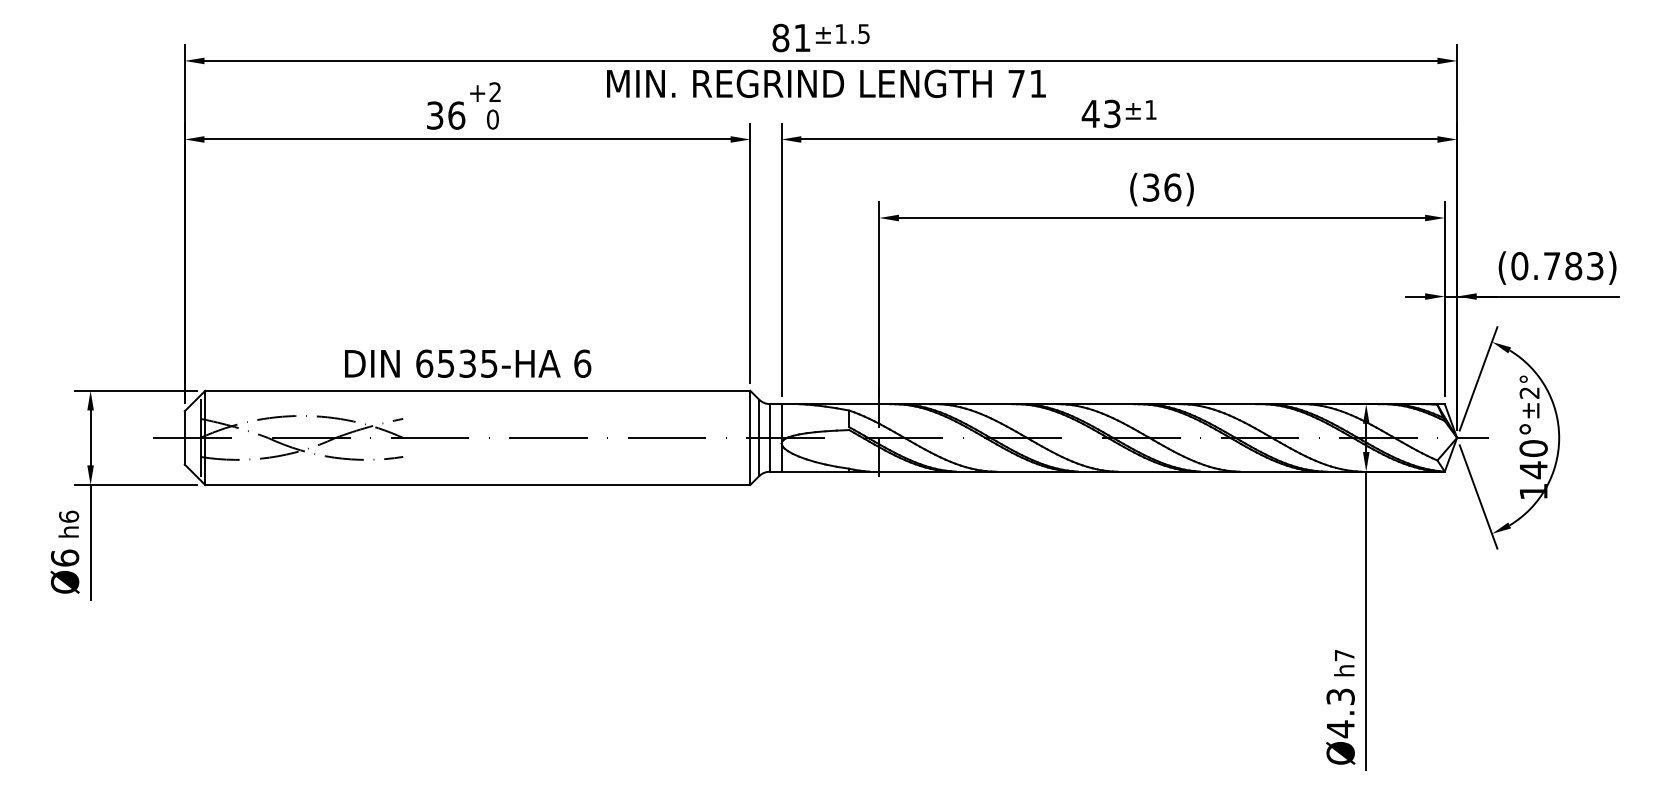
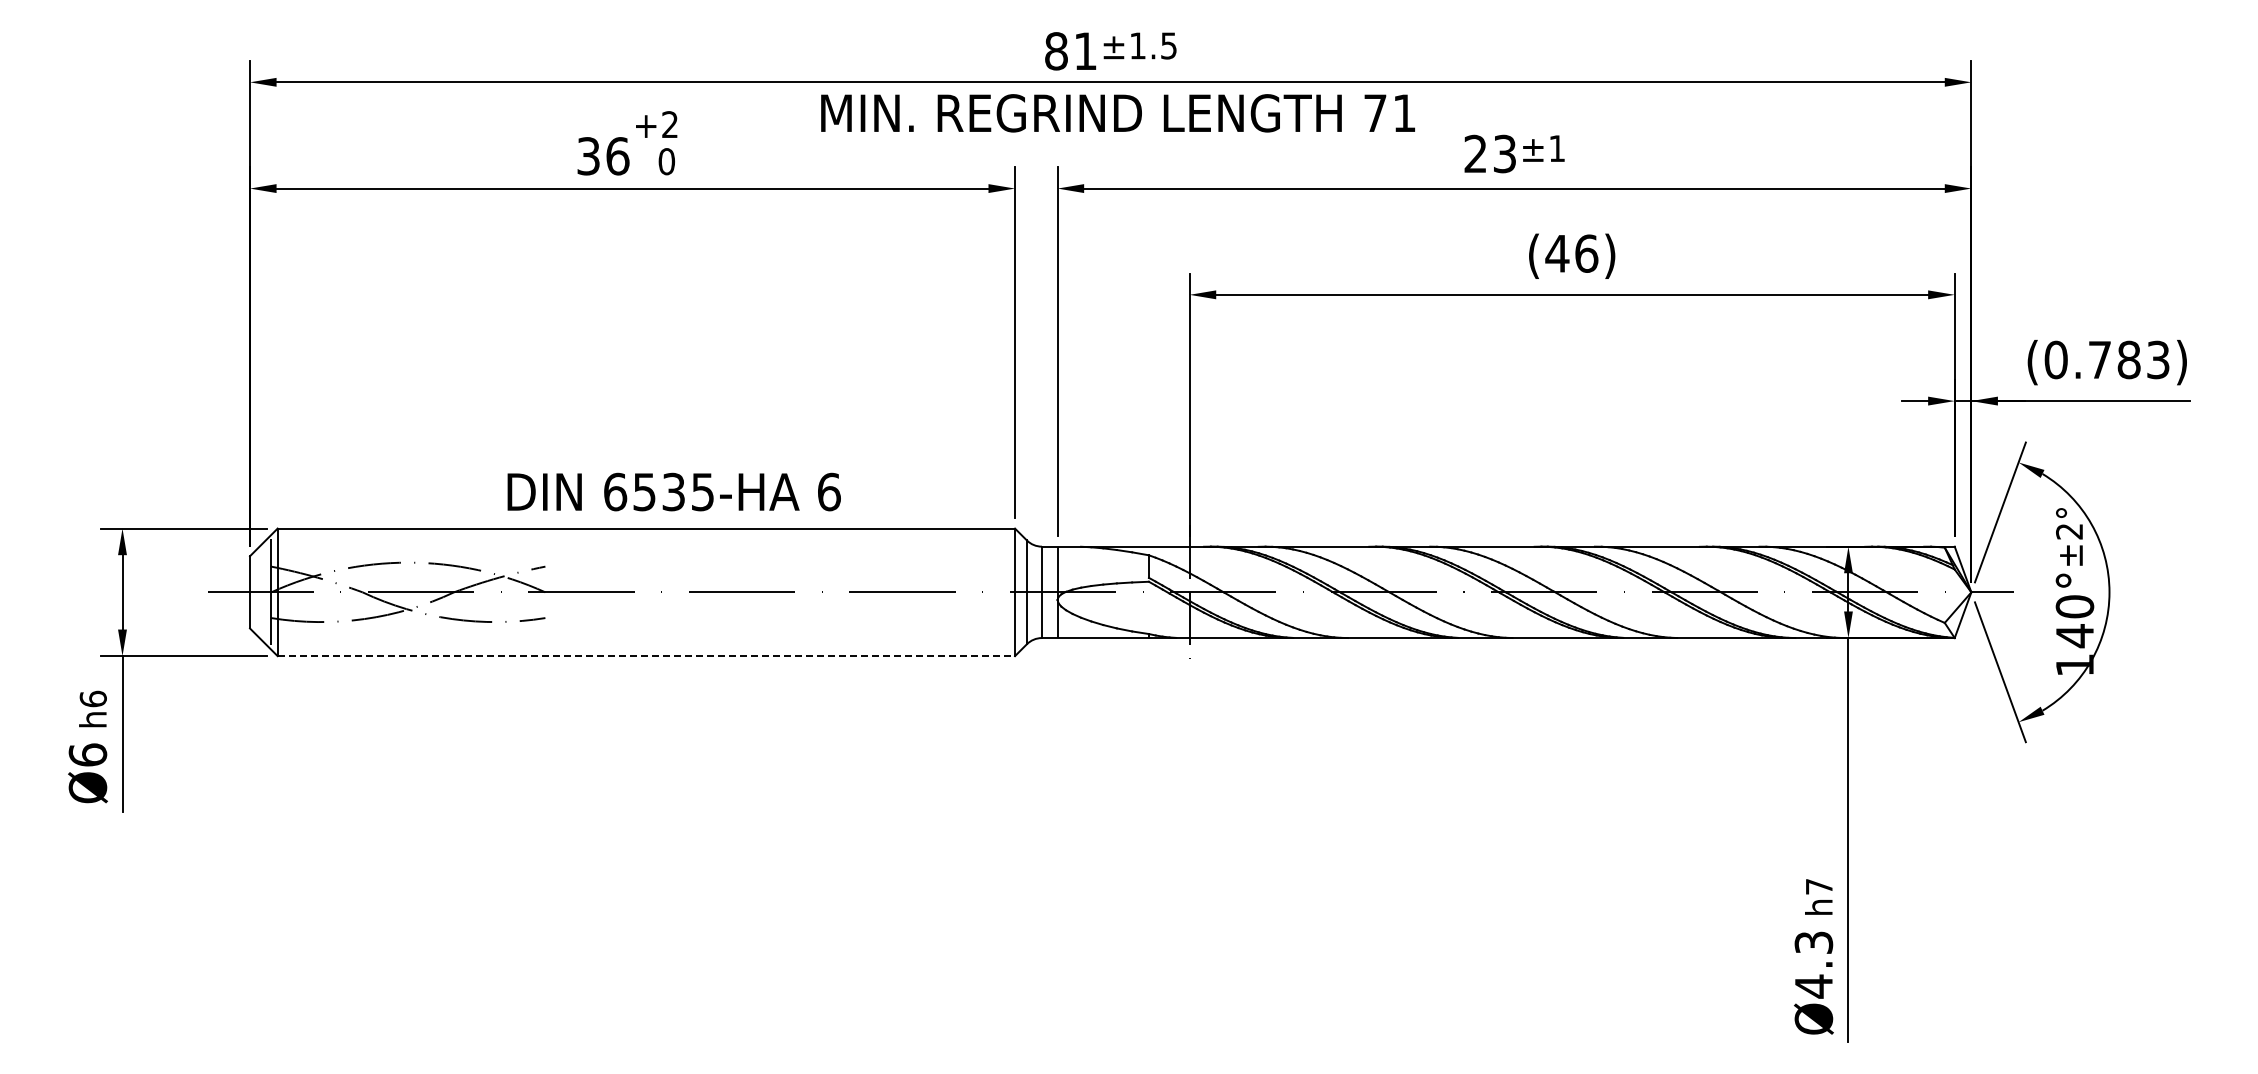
text: (1090, 113) -> (1475, 153), 43 -> 23
text: (1151, 187) -> (1557, 253), (36) -> (46)
text: (467, 363) -> (673, 491), moved
line: (477, 485) -> (646, 656), solid -> dashed

